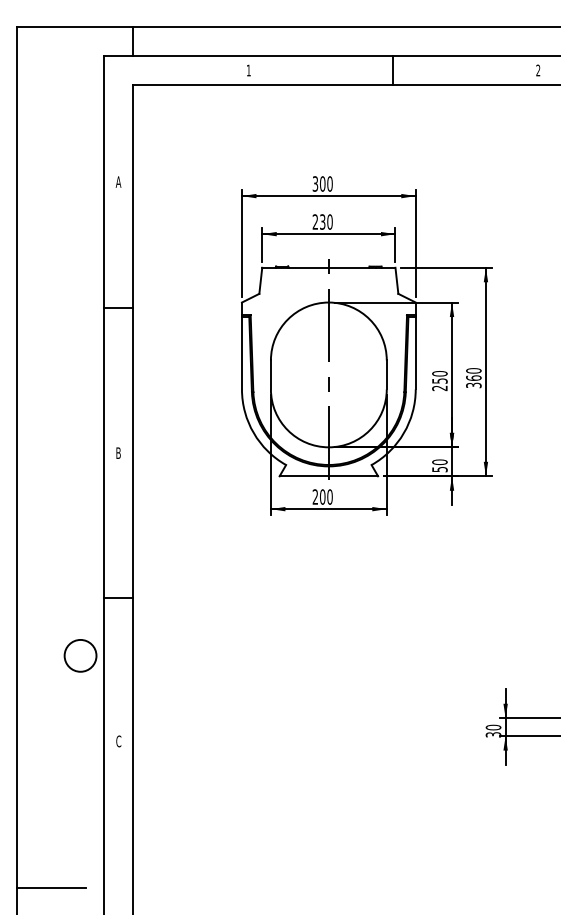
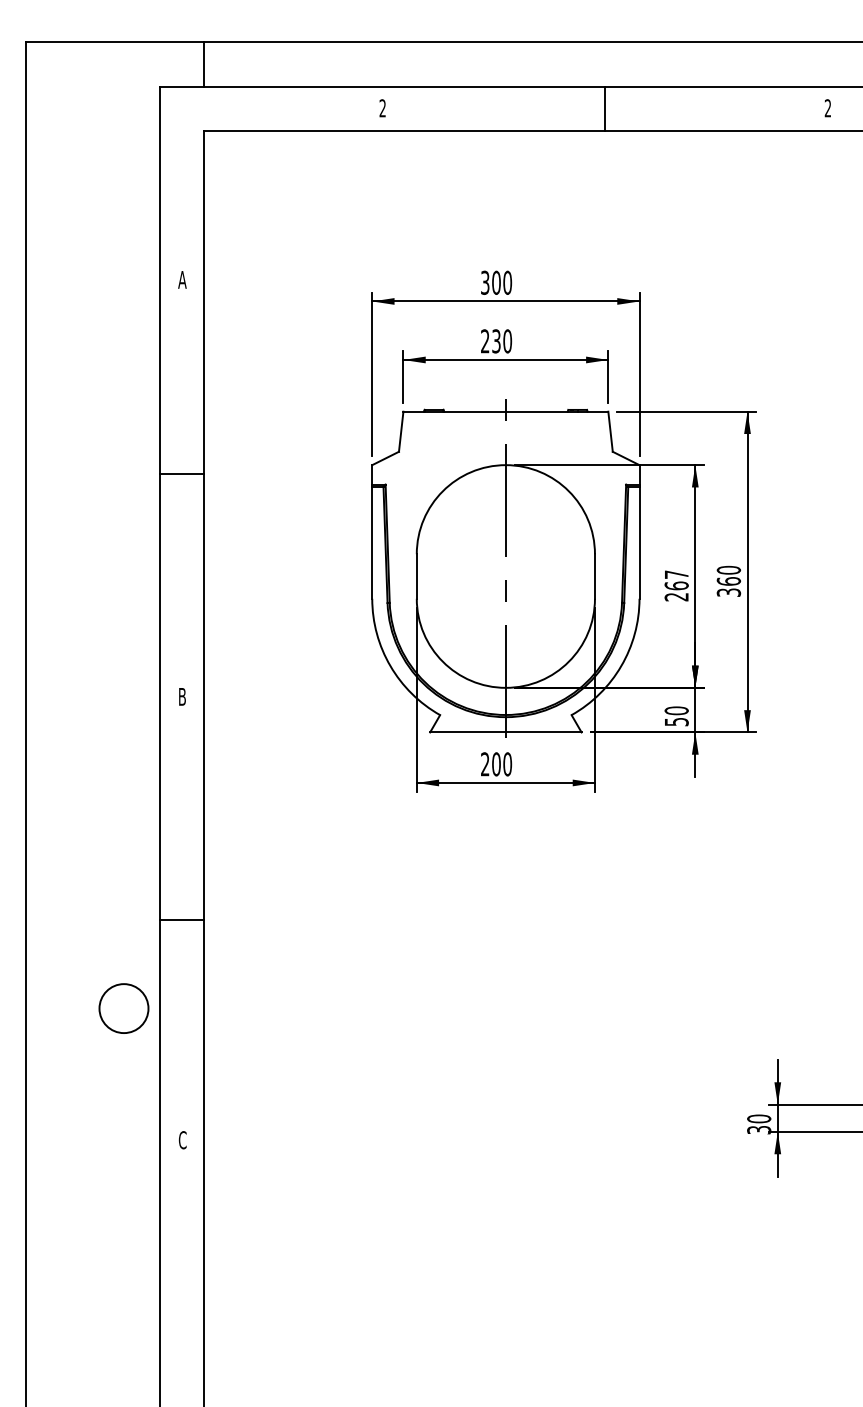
text: (248, 70) -> (382, 108), 1 -> 2
text: (439, 377) -> (676, 580), 250 -> 267
line: (51, 887) -> (79, 1364), removed

